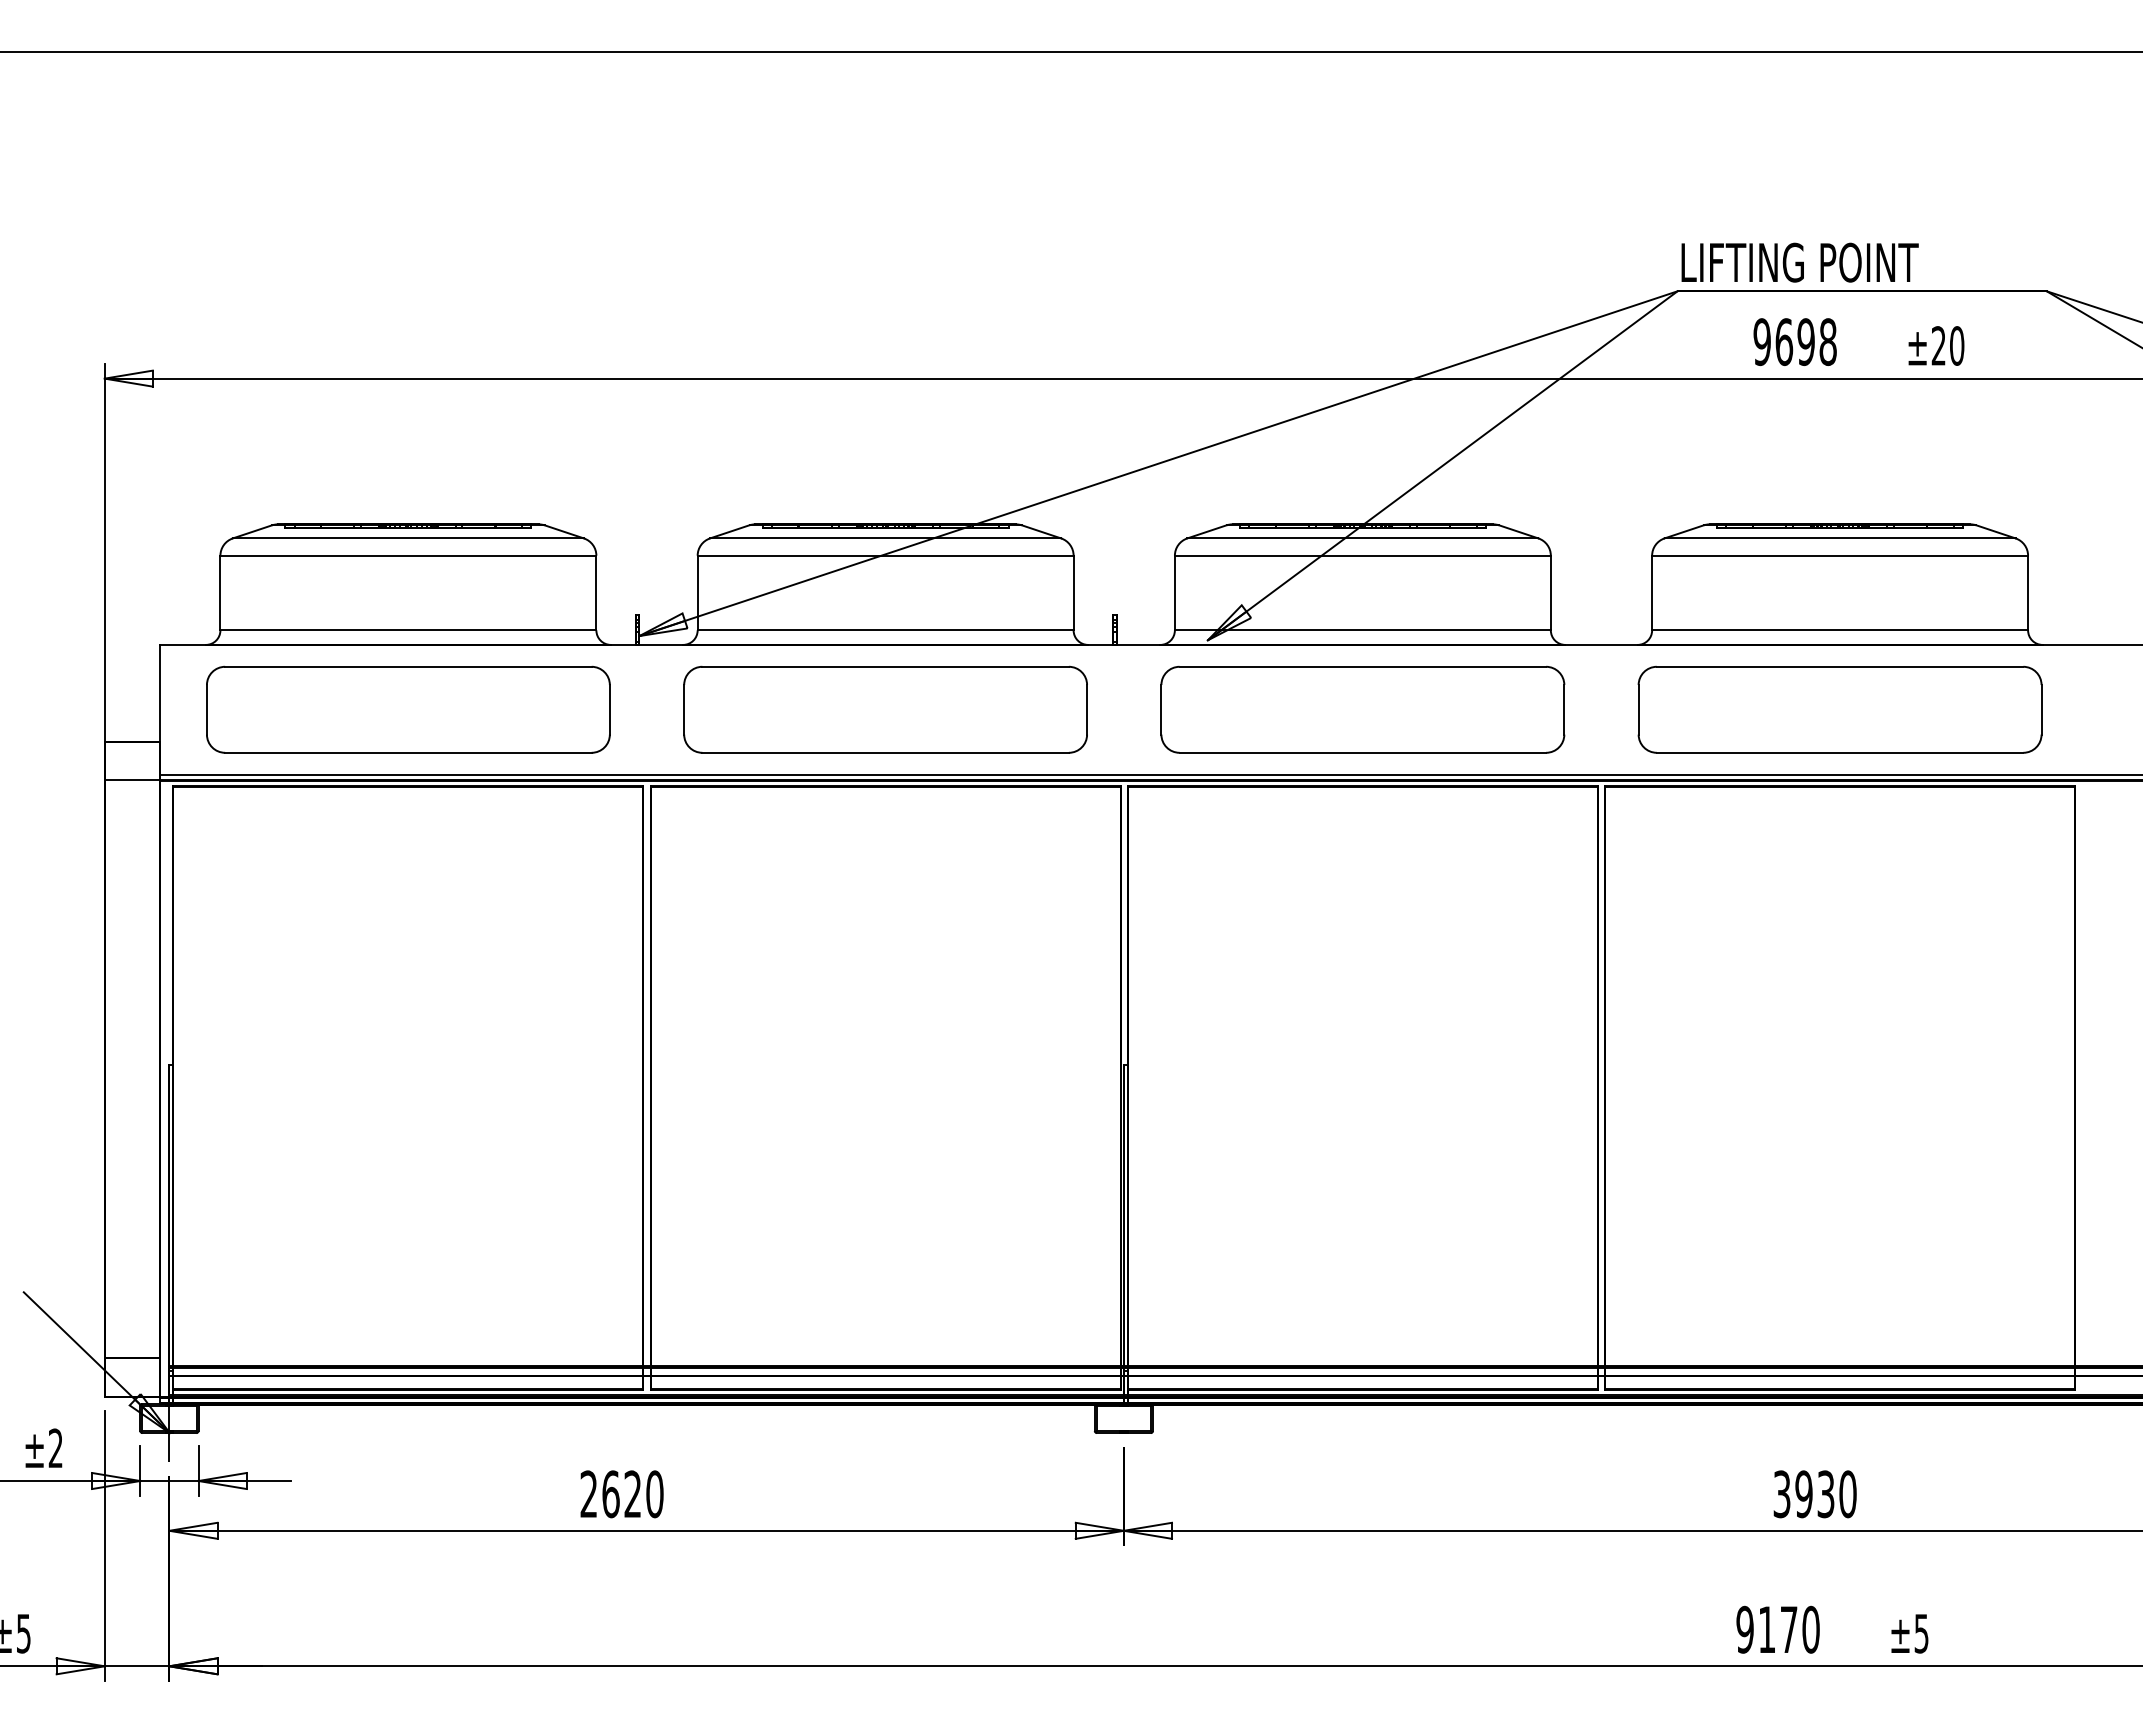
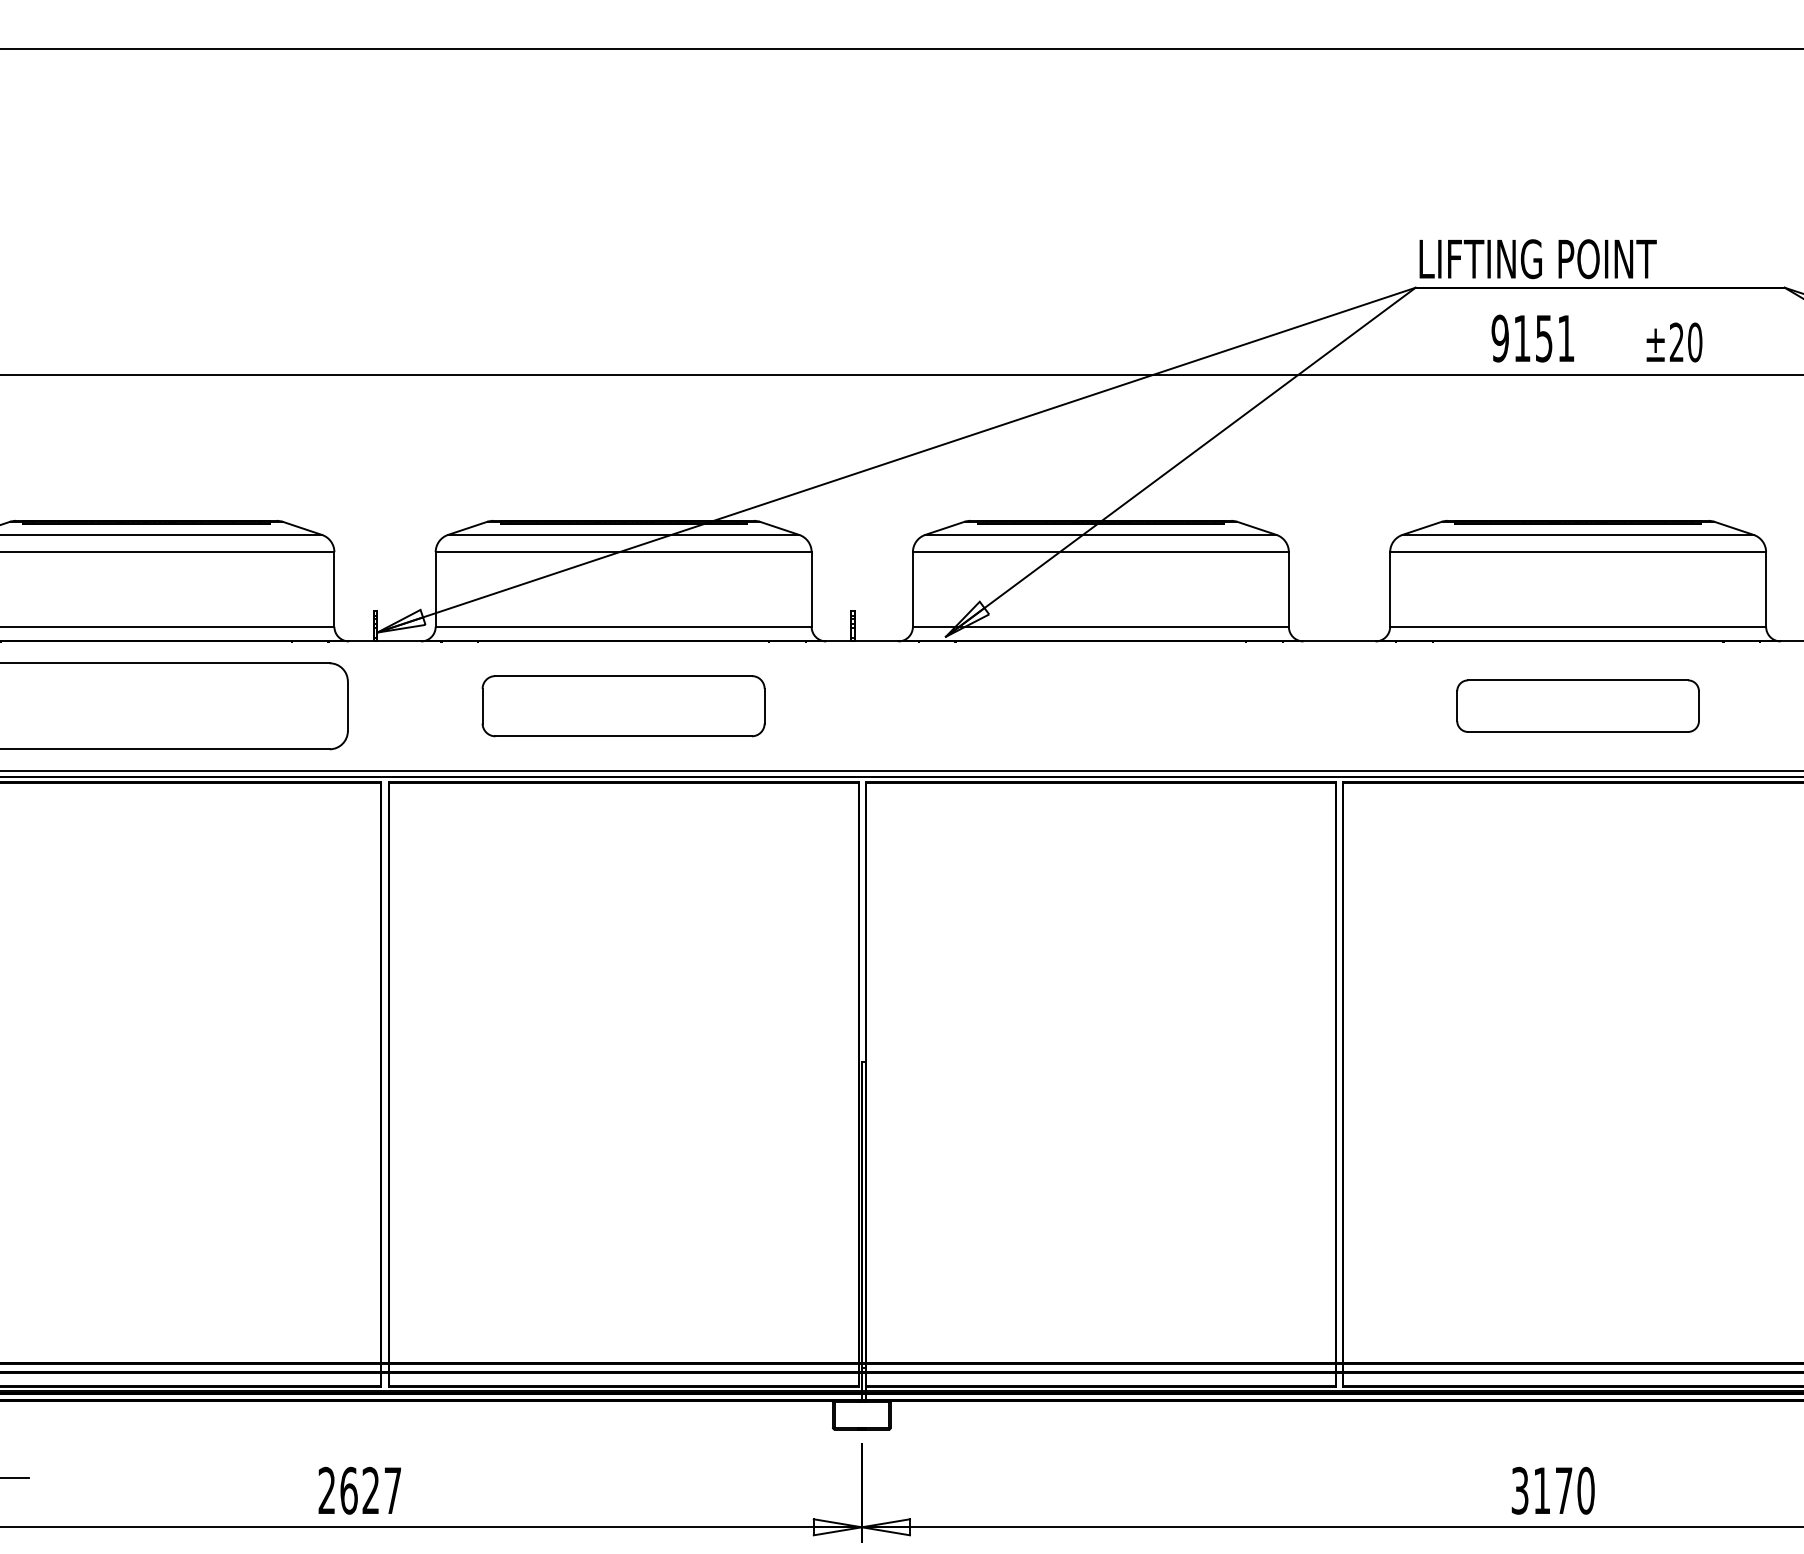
text: (1805, 342) -> (1543, 338), 9698 -> 9151
part: (885, 709) -> (623, 705), size x0.7
part: (1362, 709) -> (1100, 705), removed
part: (1839, 709) -> (1577, 705), size x0.6
text: (654, 1494) -> (392, 1490), 2620 -> 2627
text: (1814, 1494) -> (1552, 1490), 3930 -> 3170

